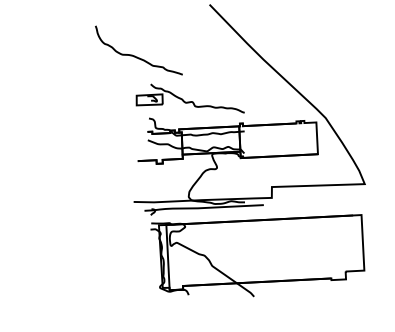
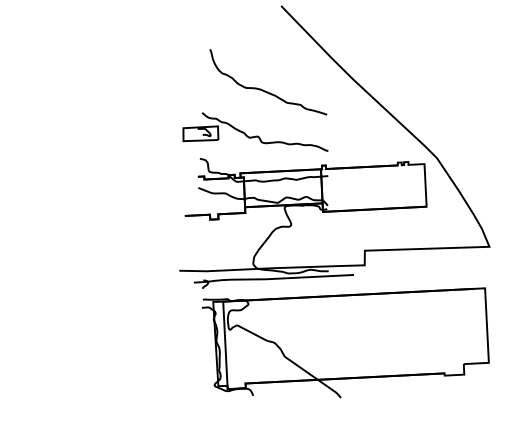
curve: (135, 55) -> (263, 89), moved

